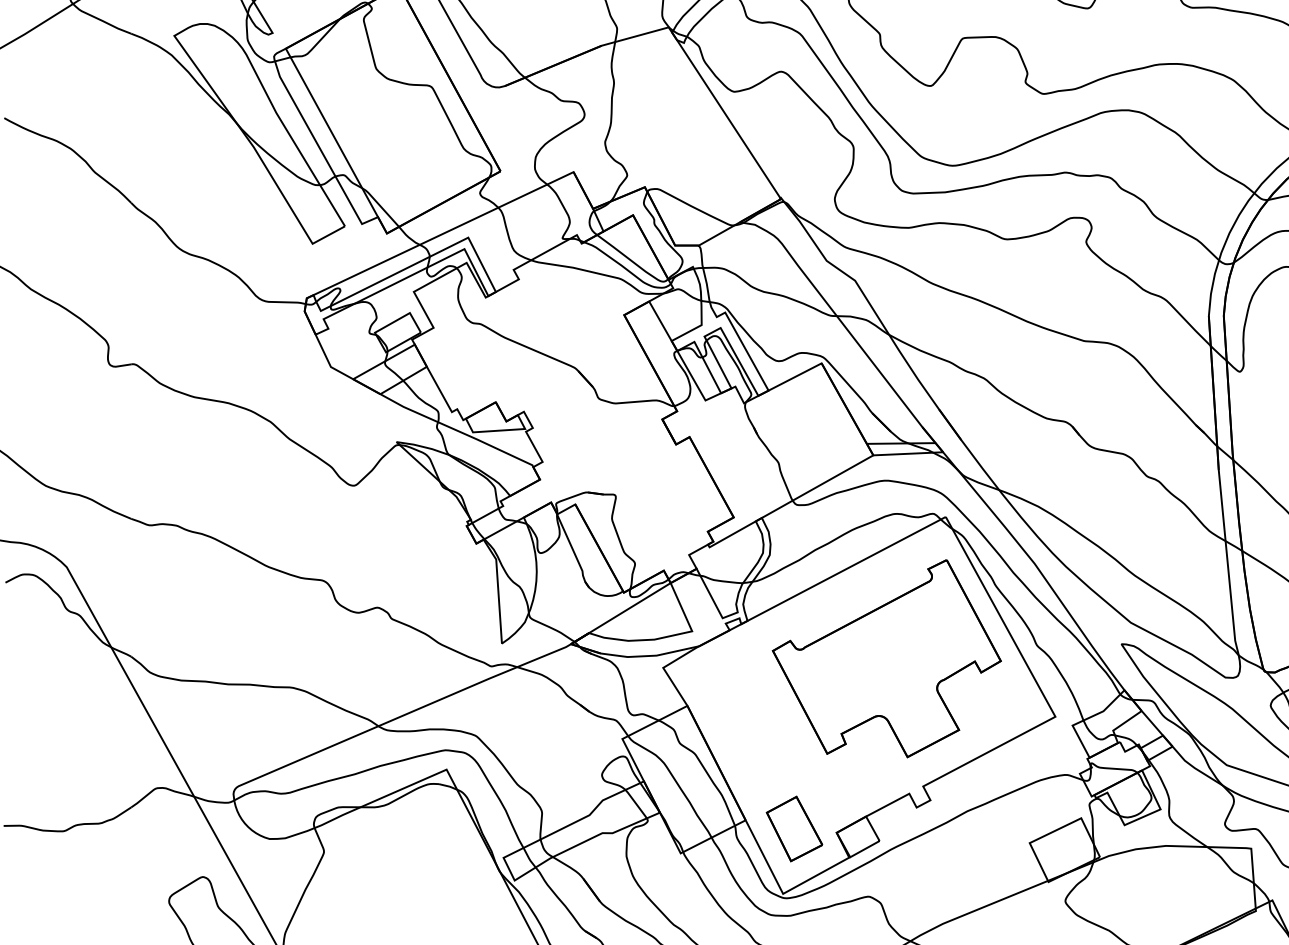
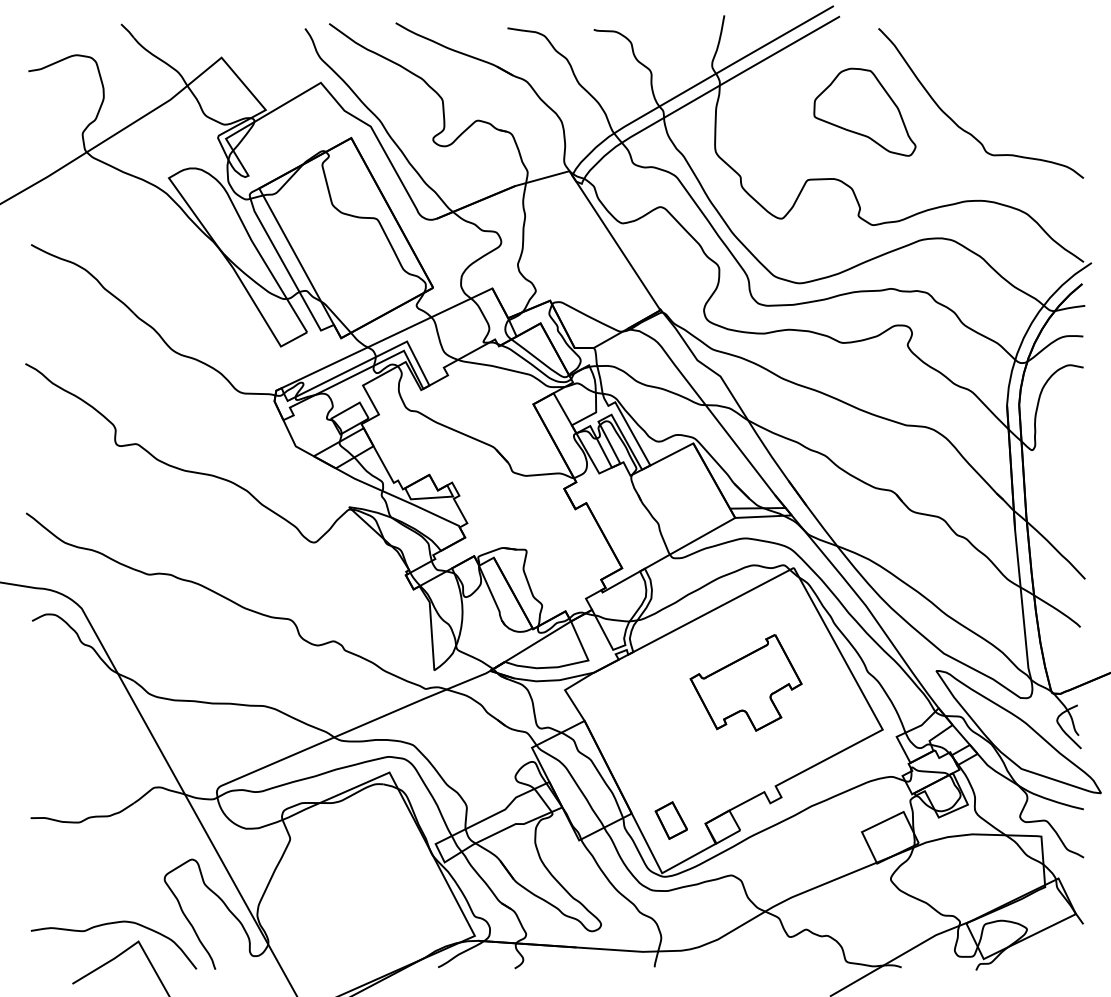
part: (886, 658) -> (745, 682), size x0.6
part: (794, 828) -> (671, 820), size x0.7

